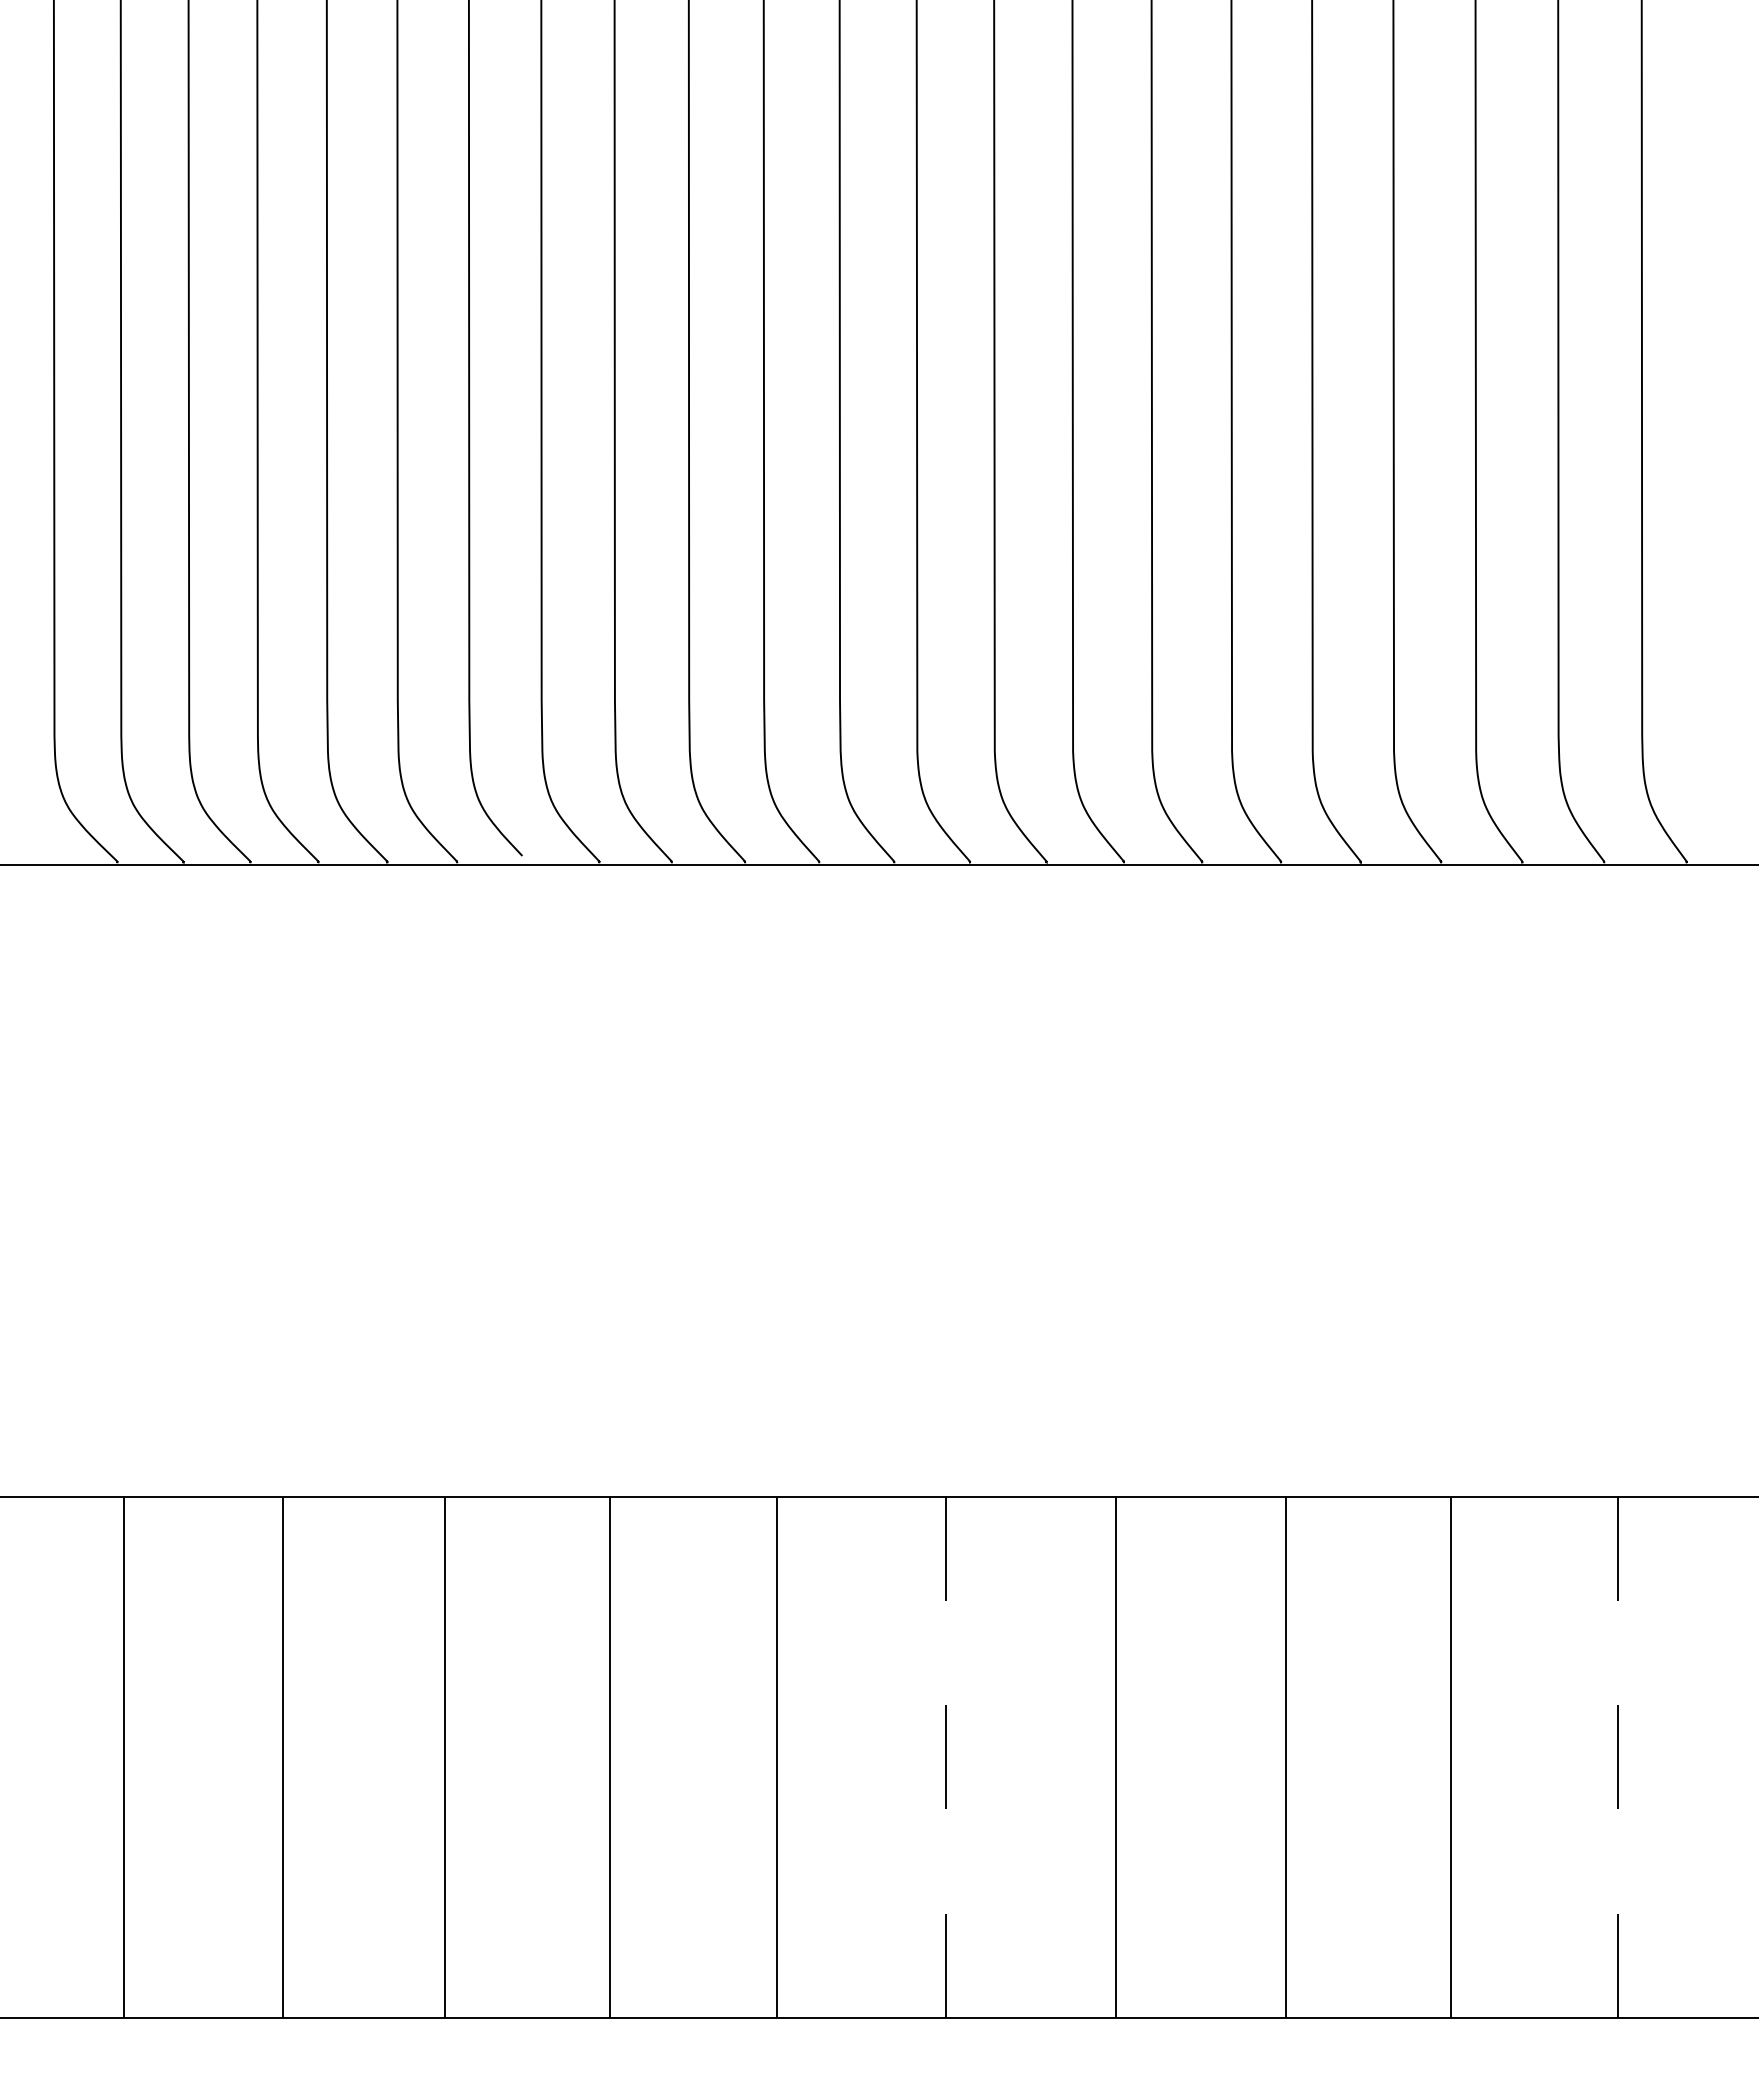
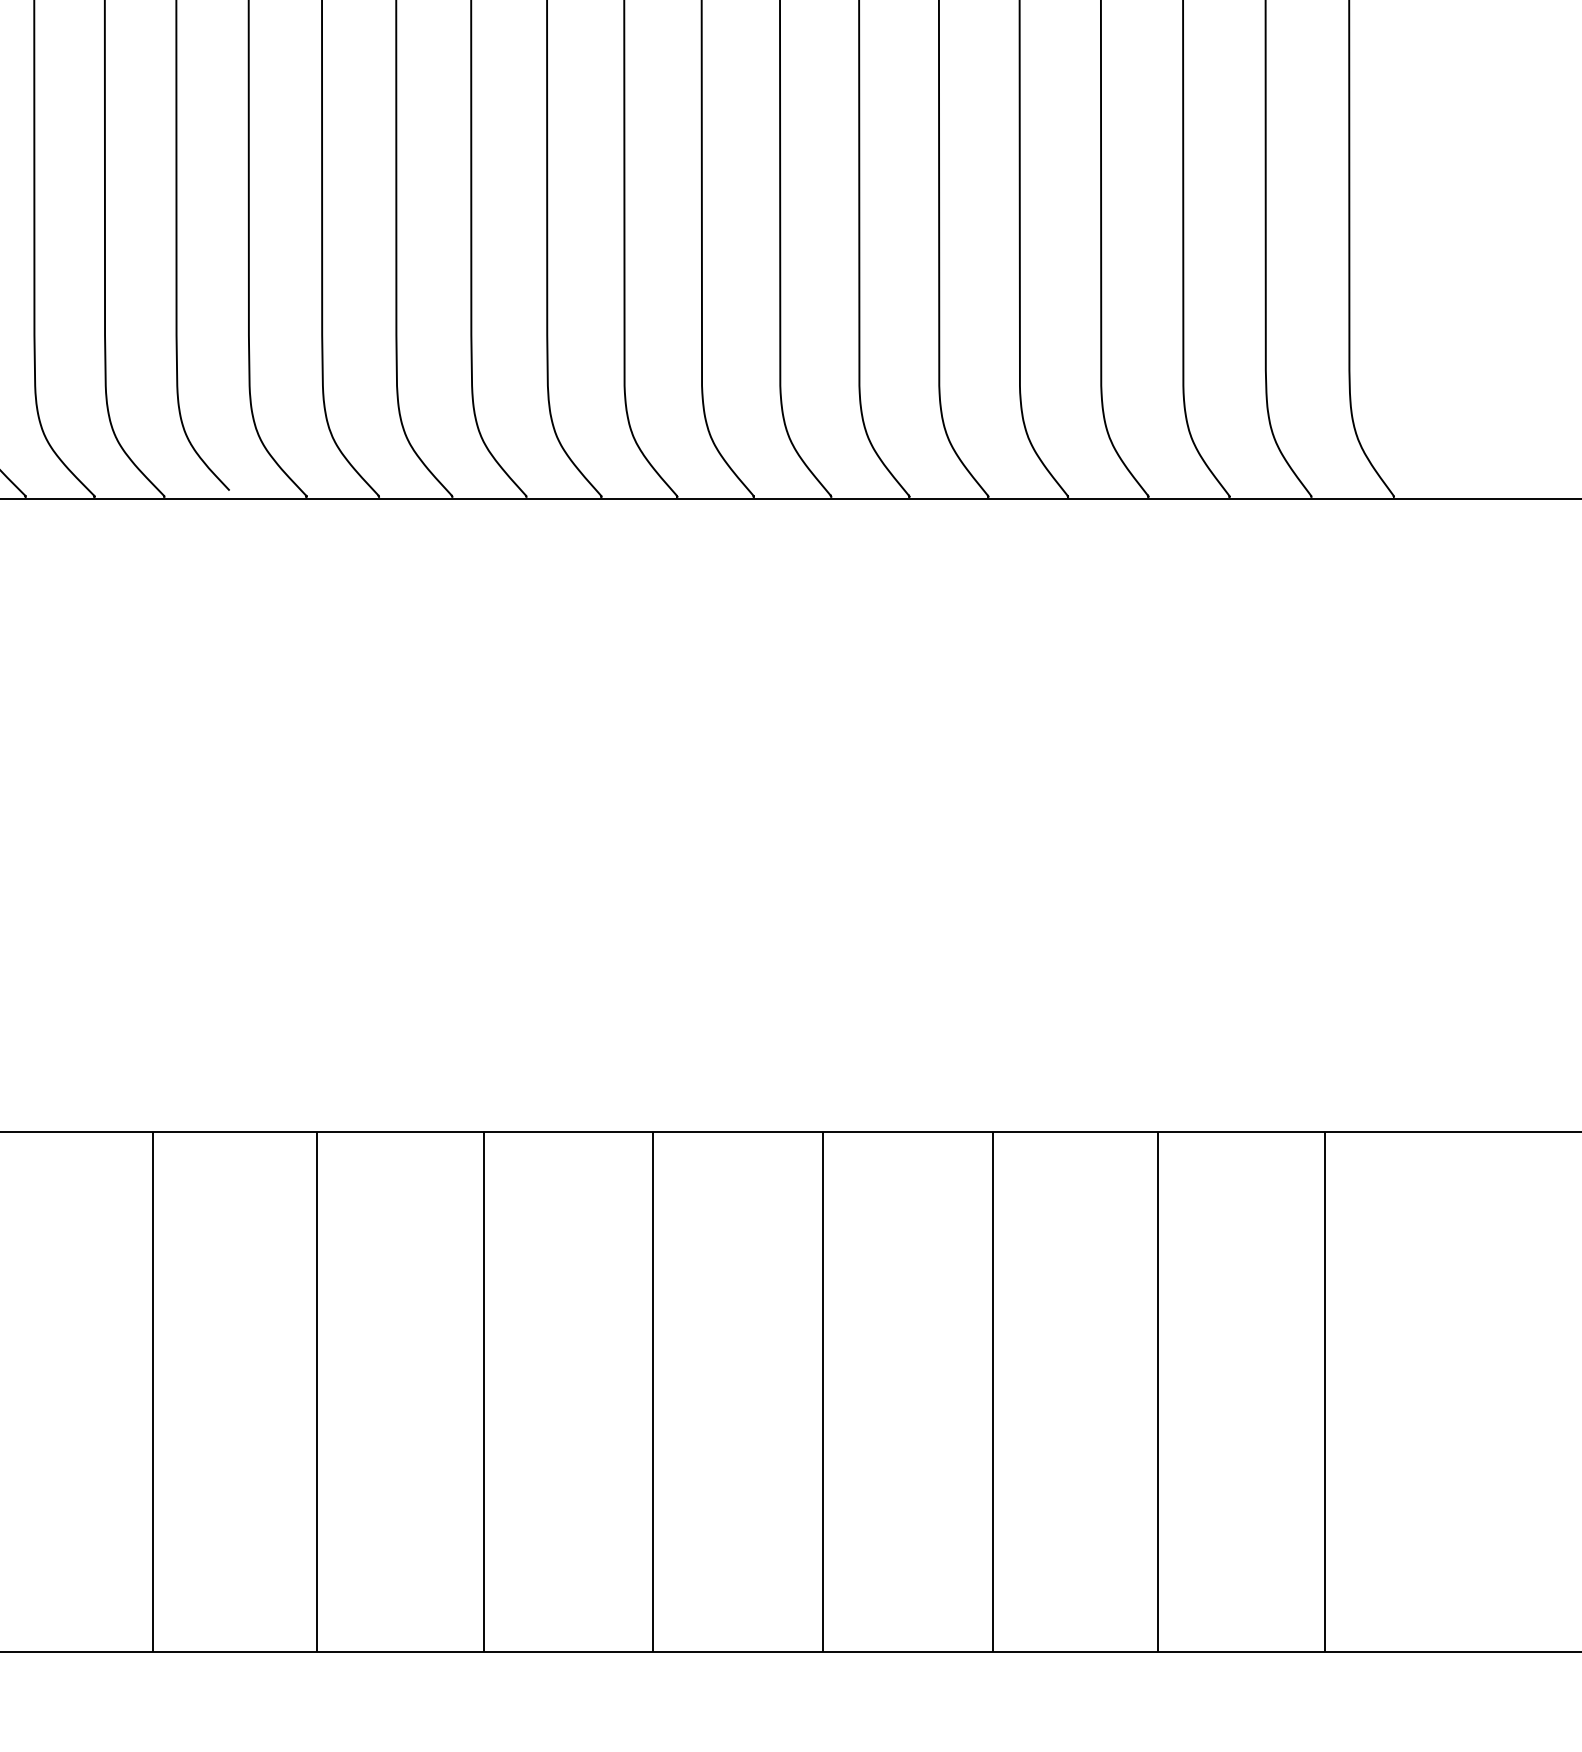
line: (945, 1756) -> (652, 1391), dashed -> solid
line: (1618, 1756) -> (1325, 1391), dashed -> solid

